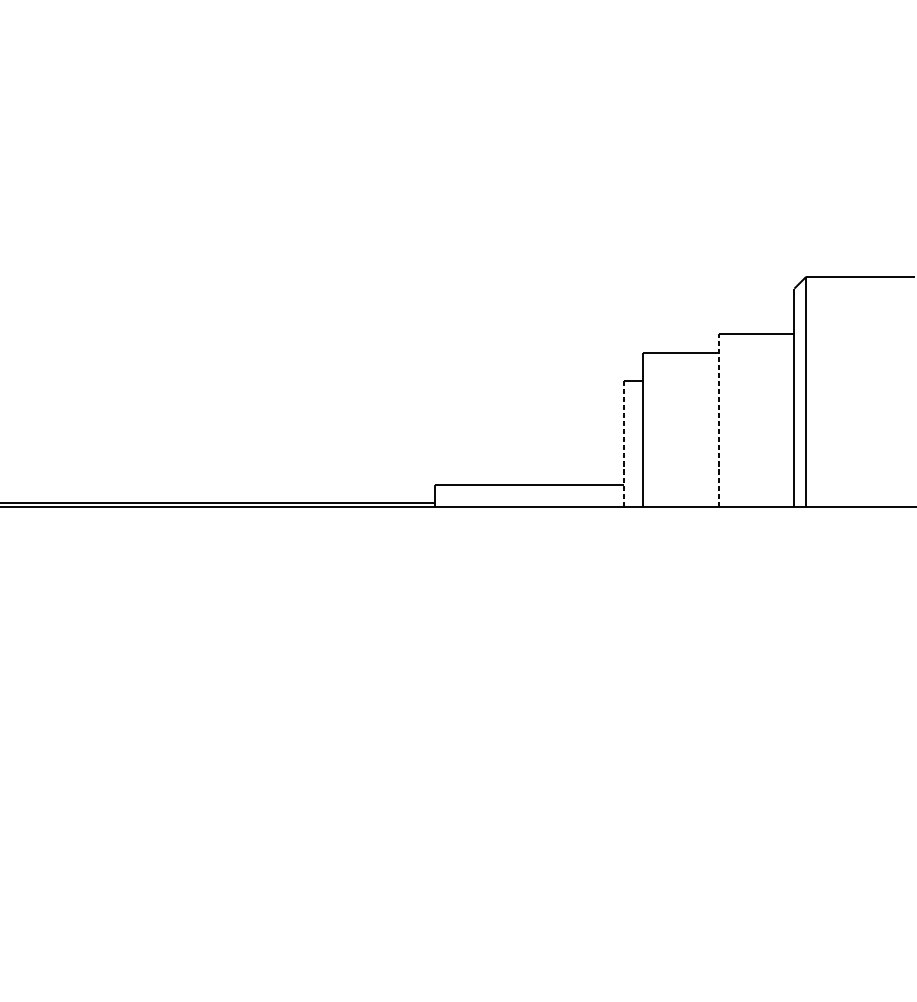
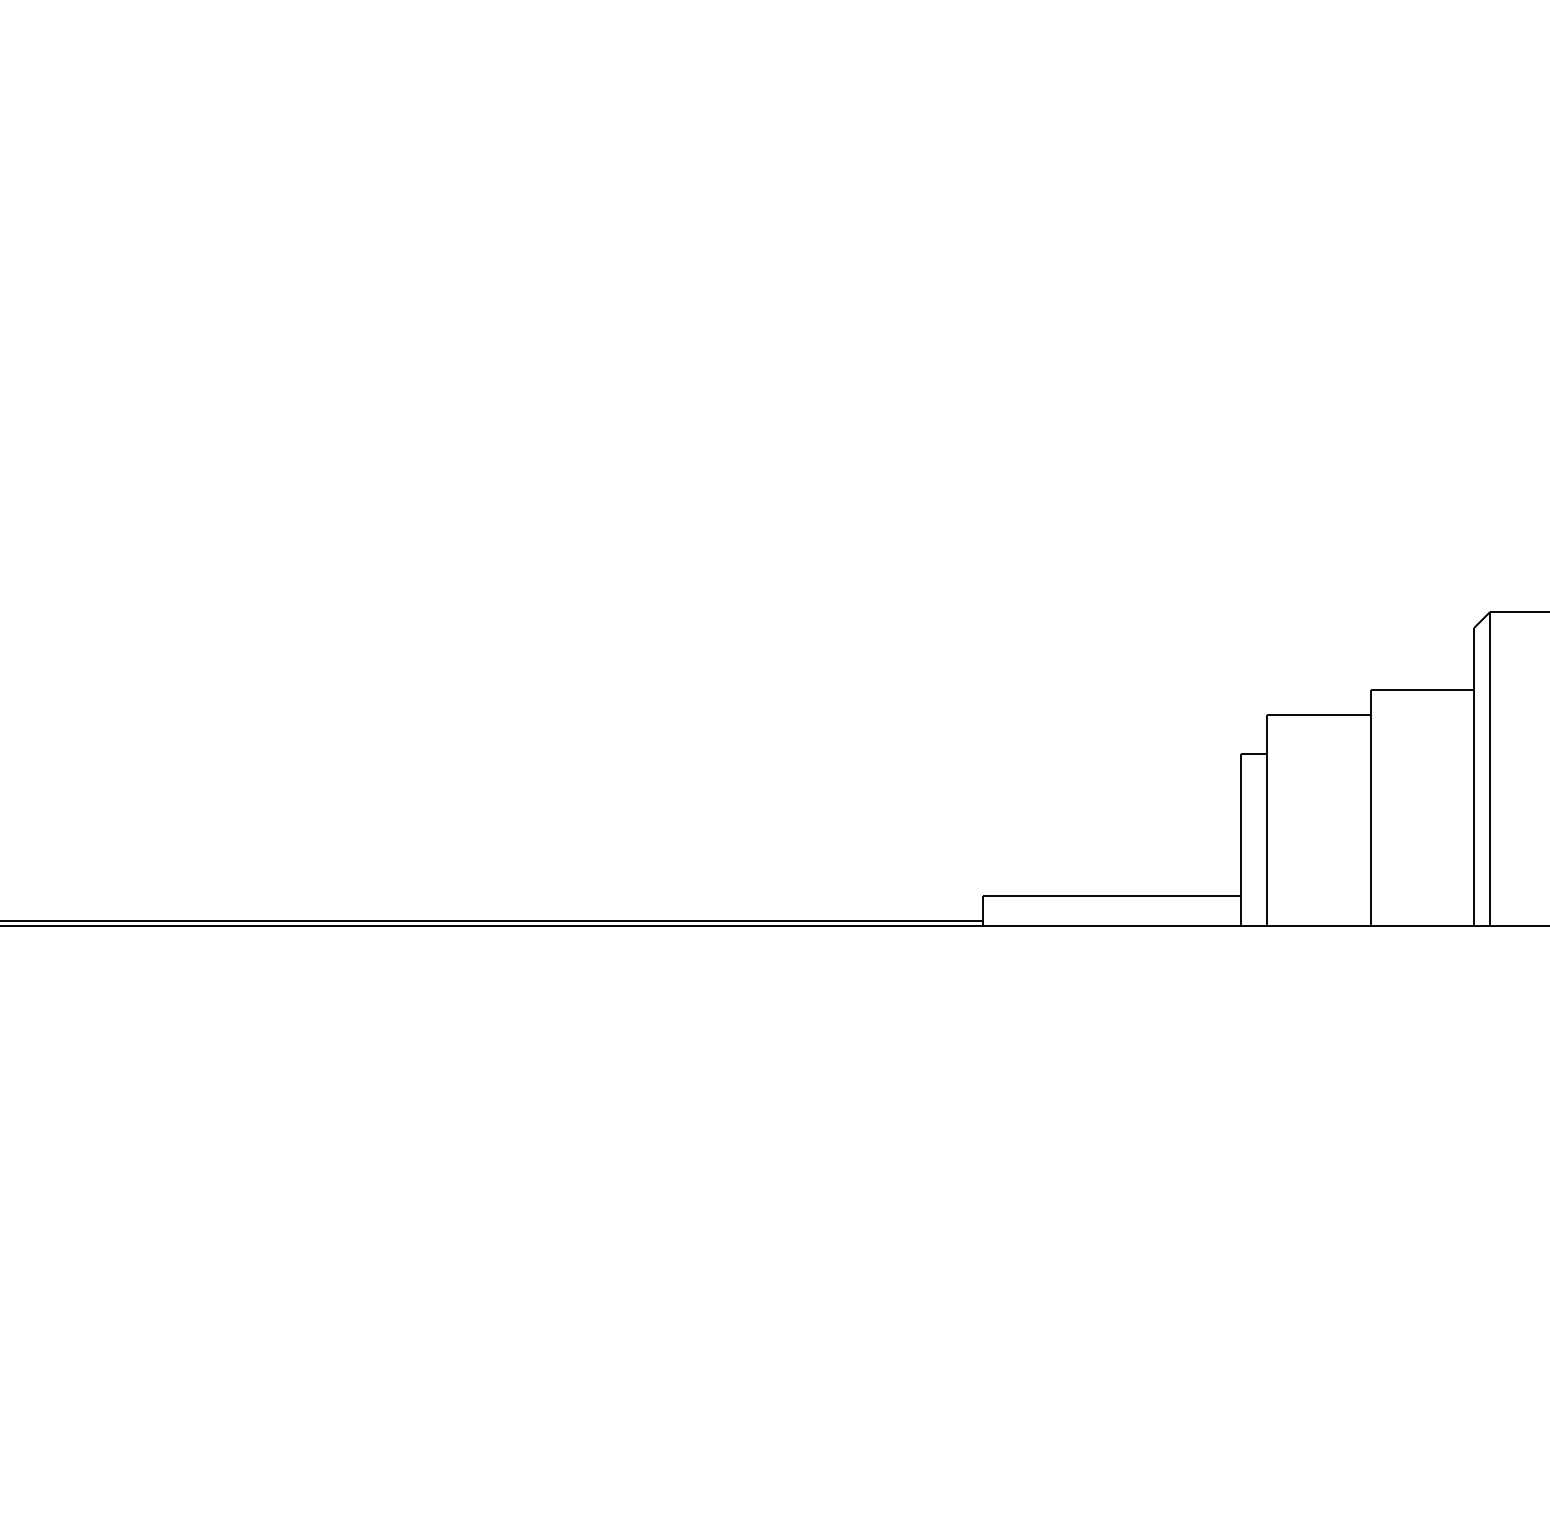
line: (718, 420) -> (1370, 807), dashed -> solid
line: (624, 444) -> (1241, 840), dashed -> solid

